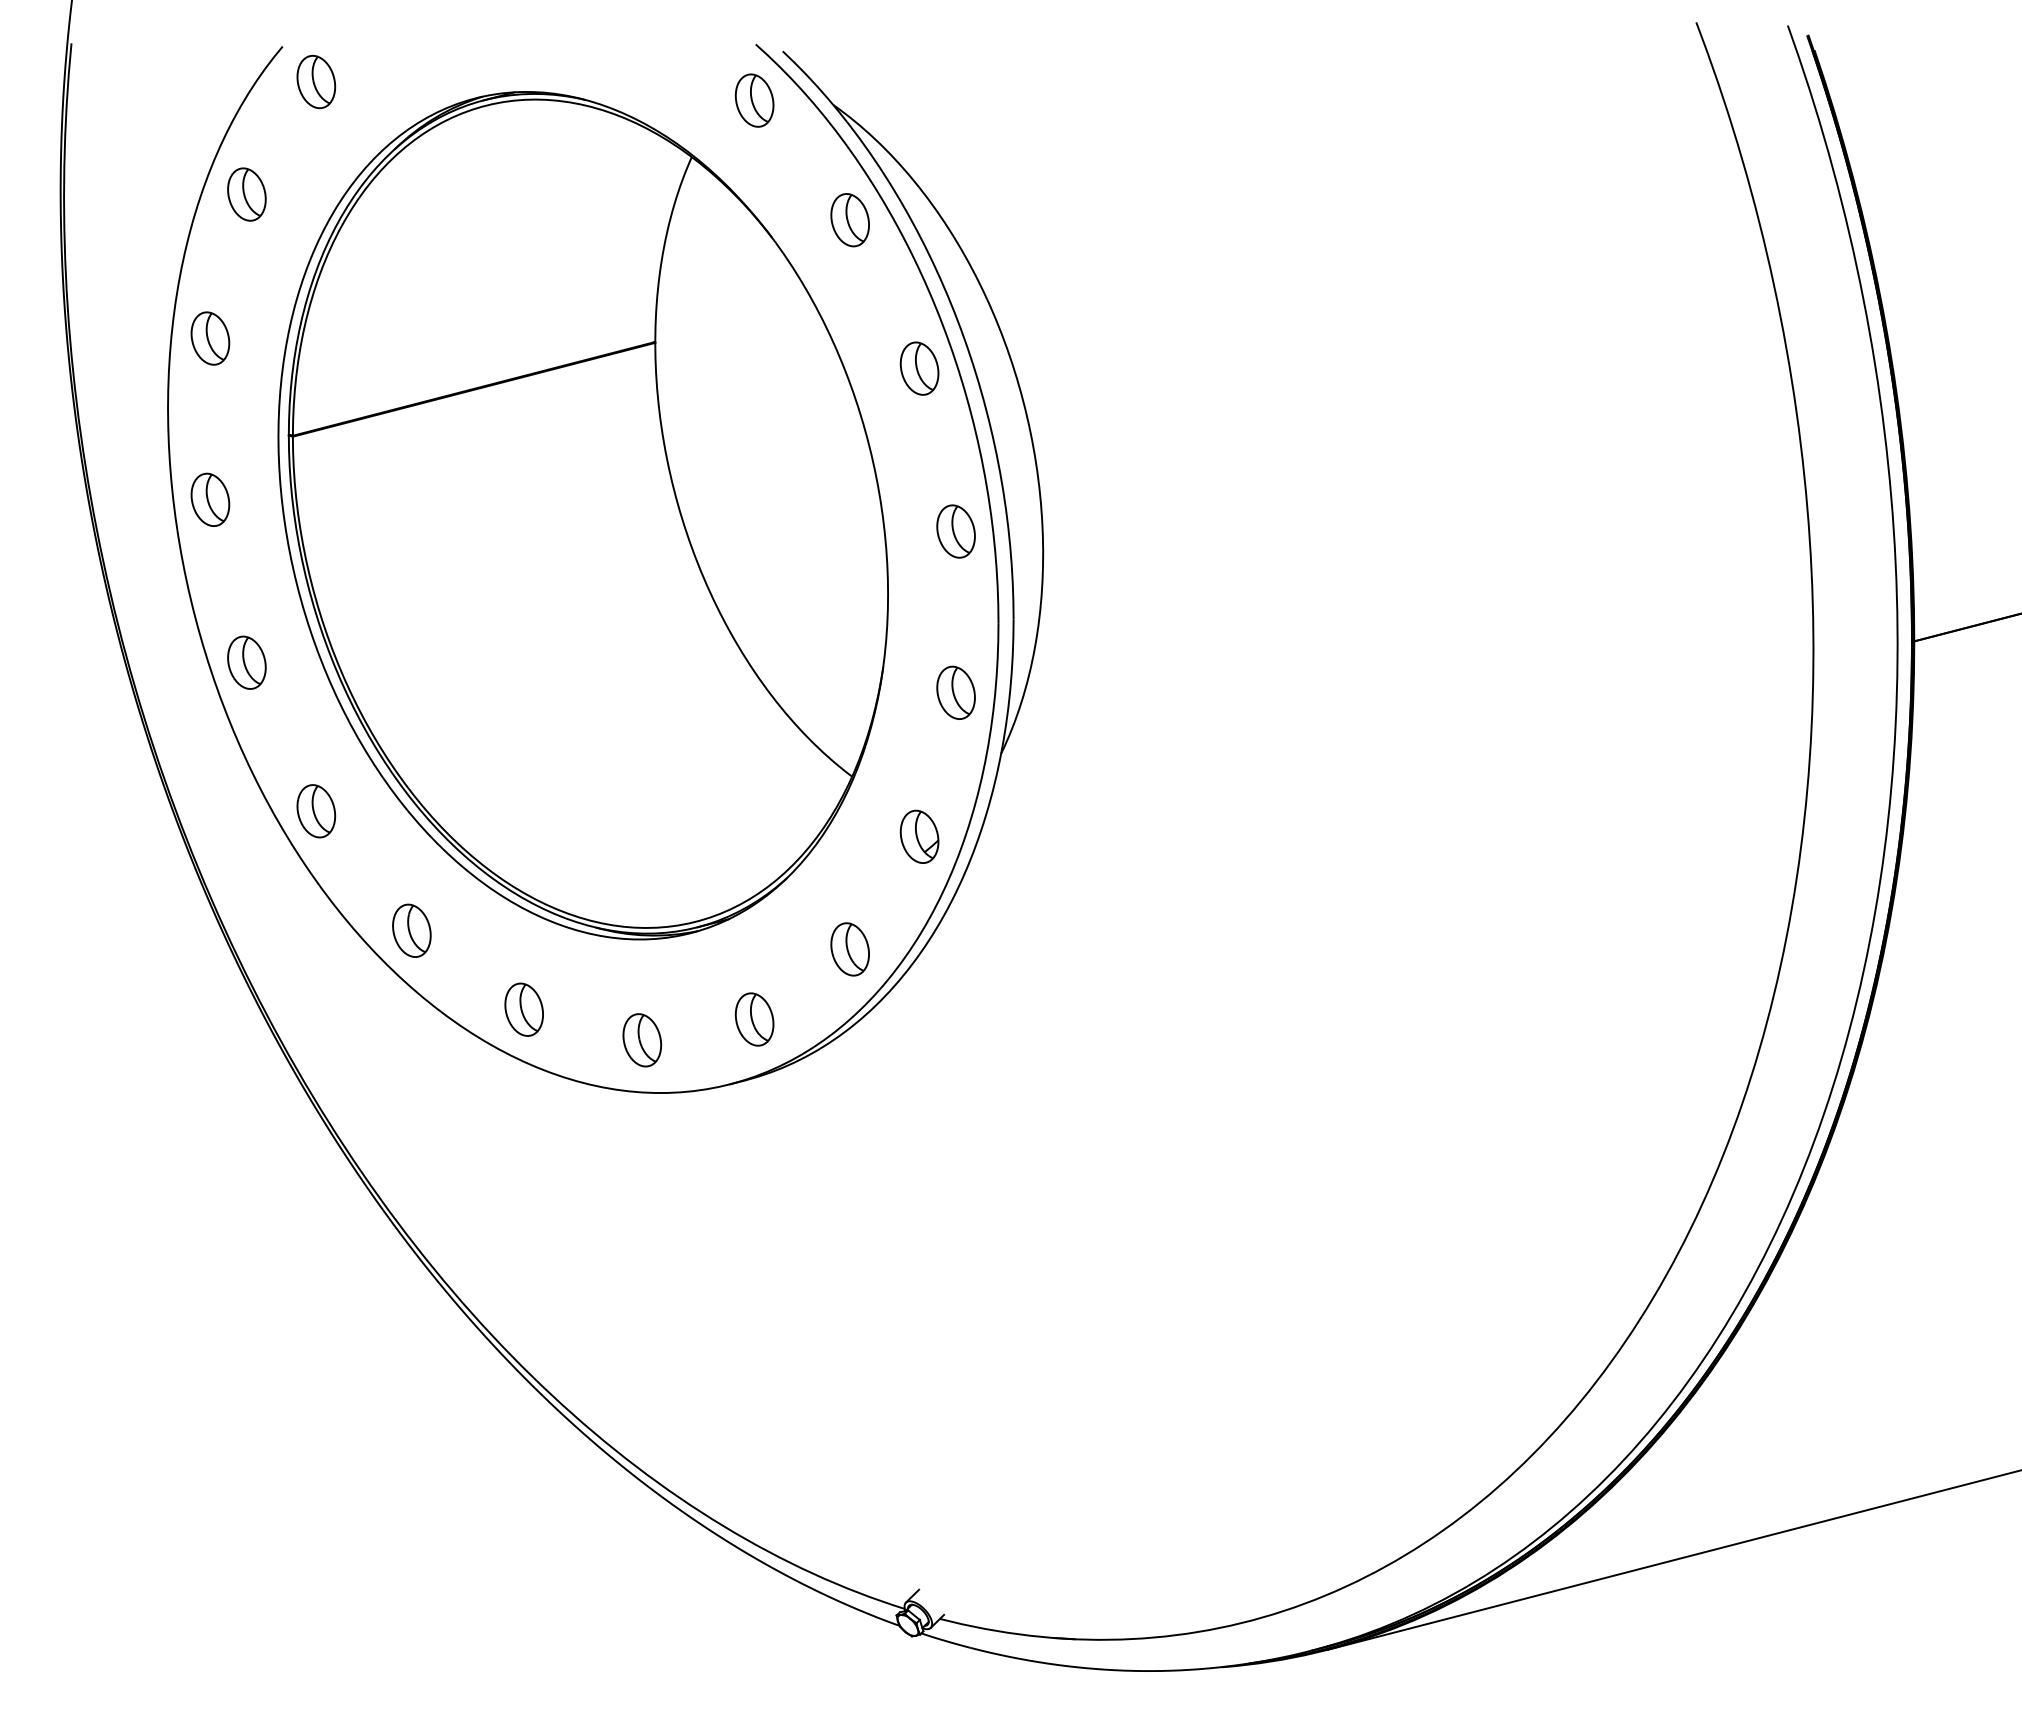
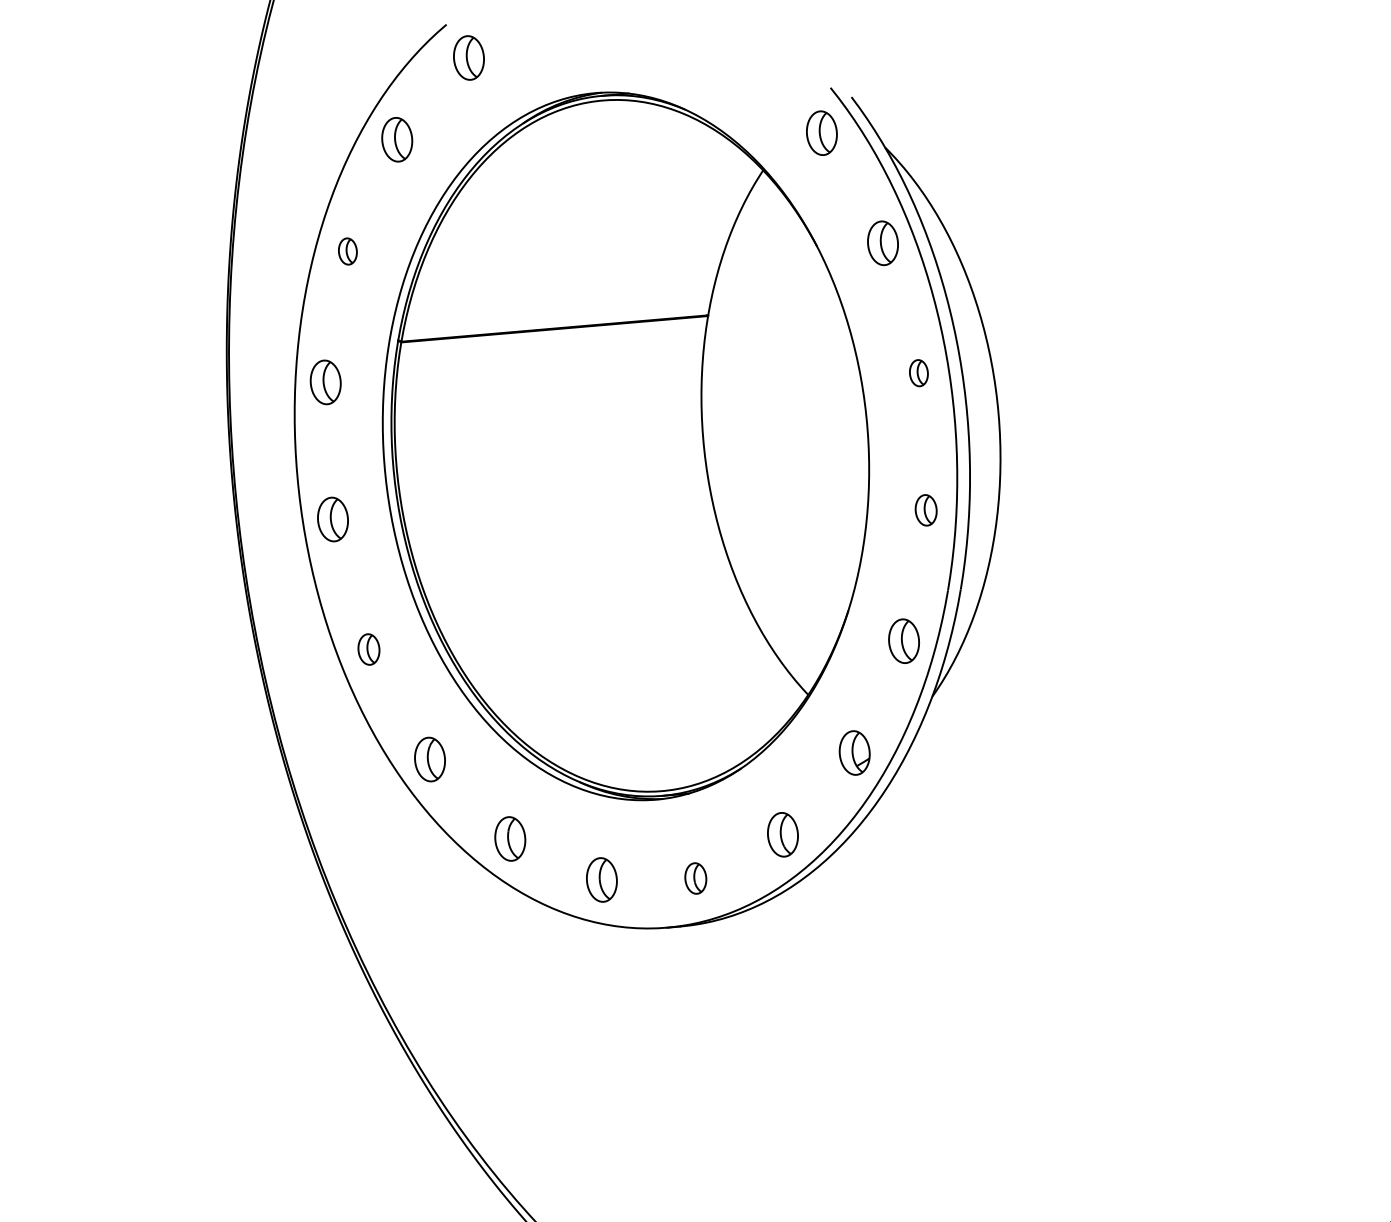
part: (210, 338) -> (347, 251), size x0.6
part: (919, 368) -> (918, 373), size x0.6
part: (955, 531) -> (925, 510), size x0.7
part: (316, 811) -> (369, 649), size x0.7
part: (754, 1019) -> (695, 878), size x0.7

